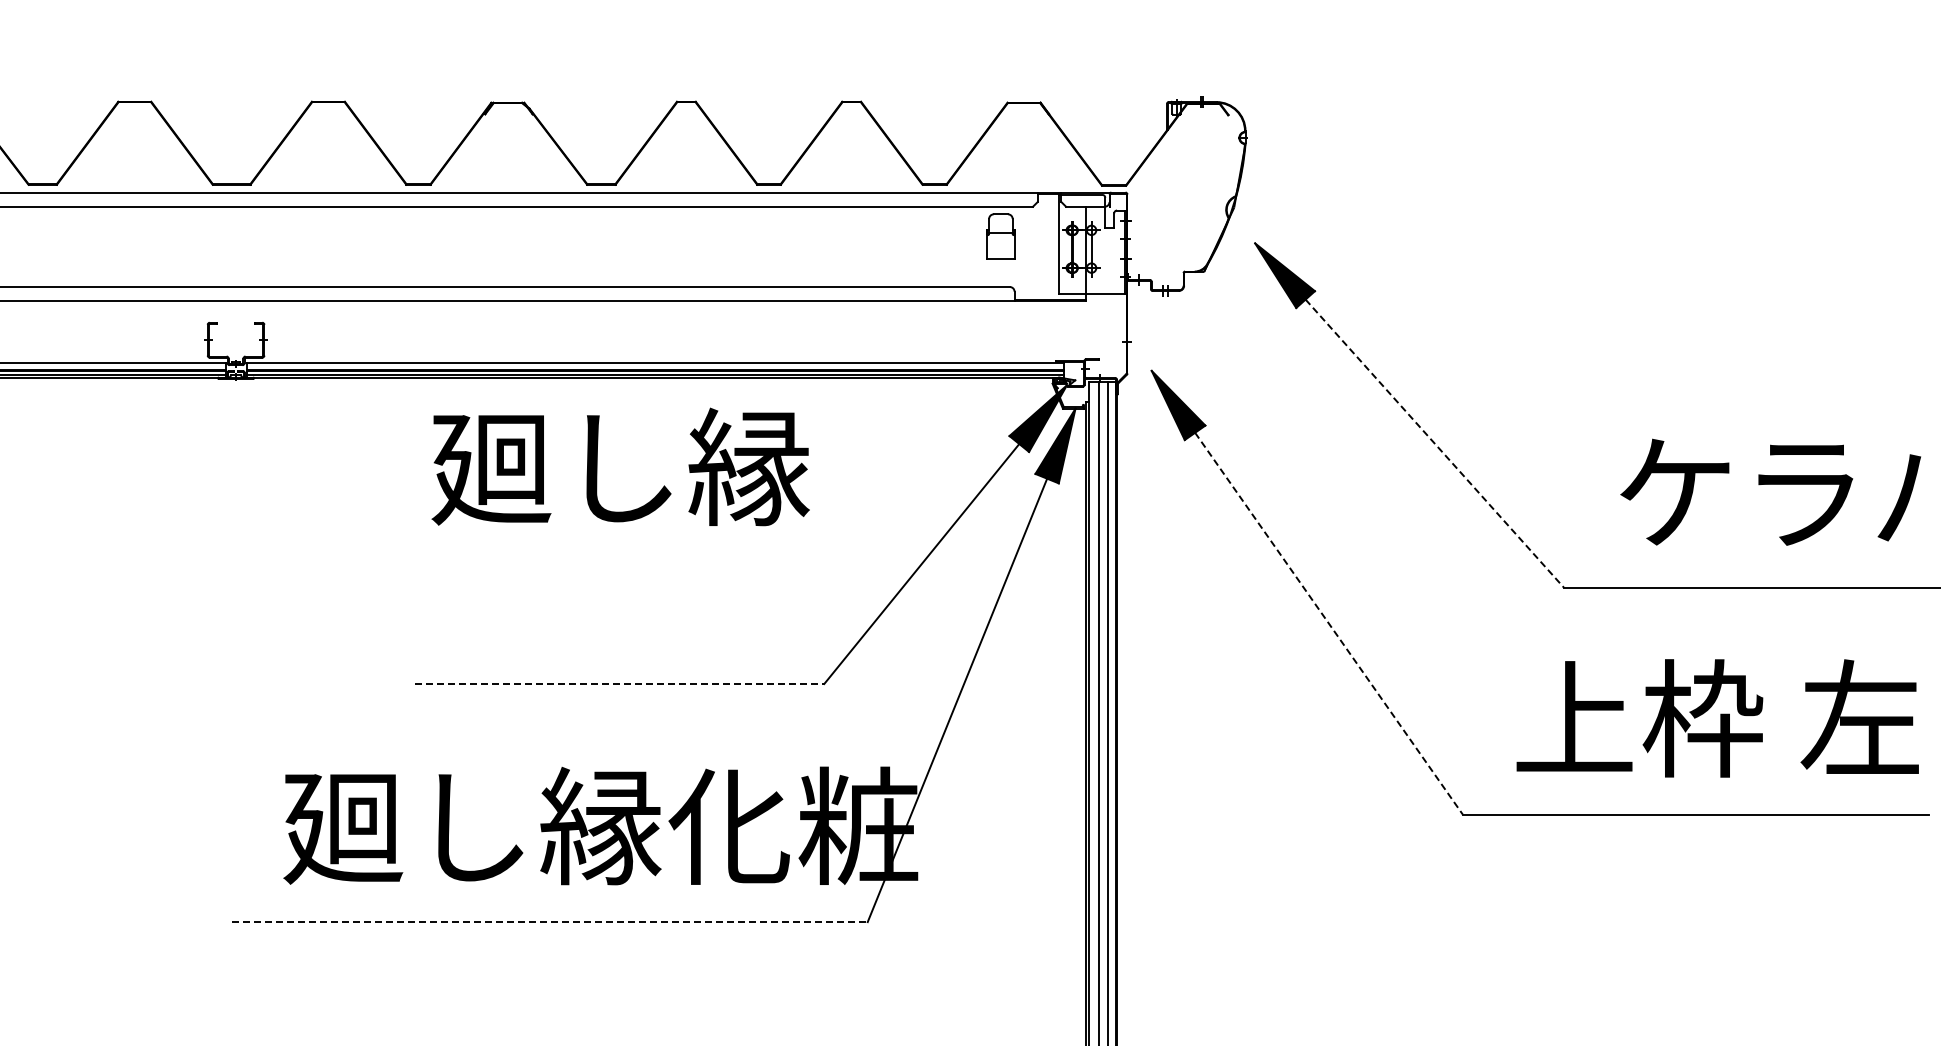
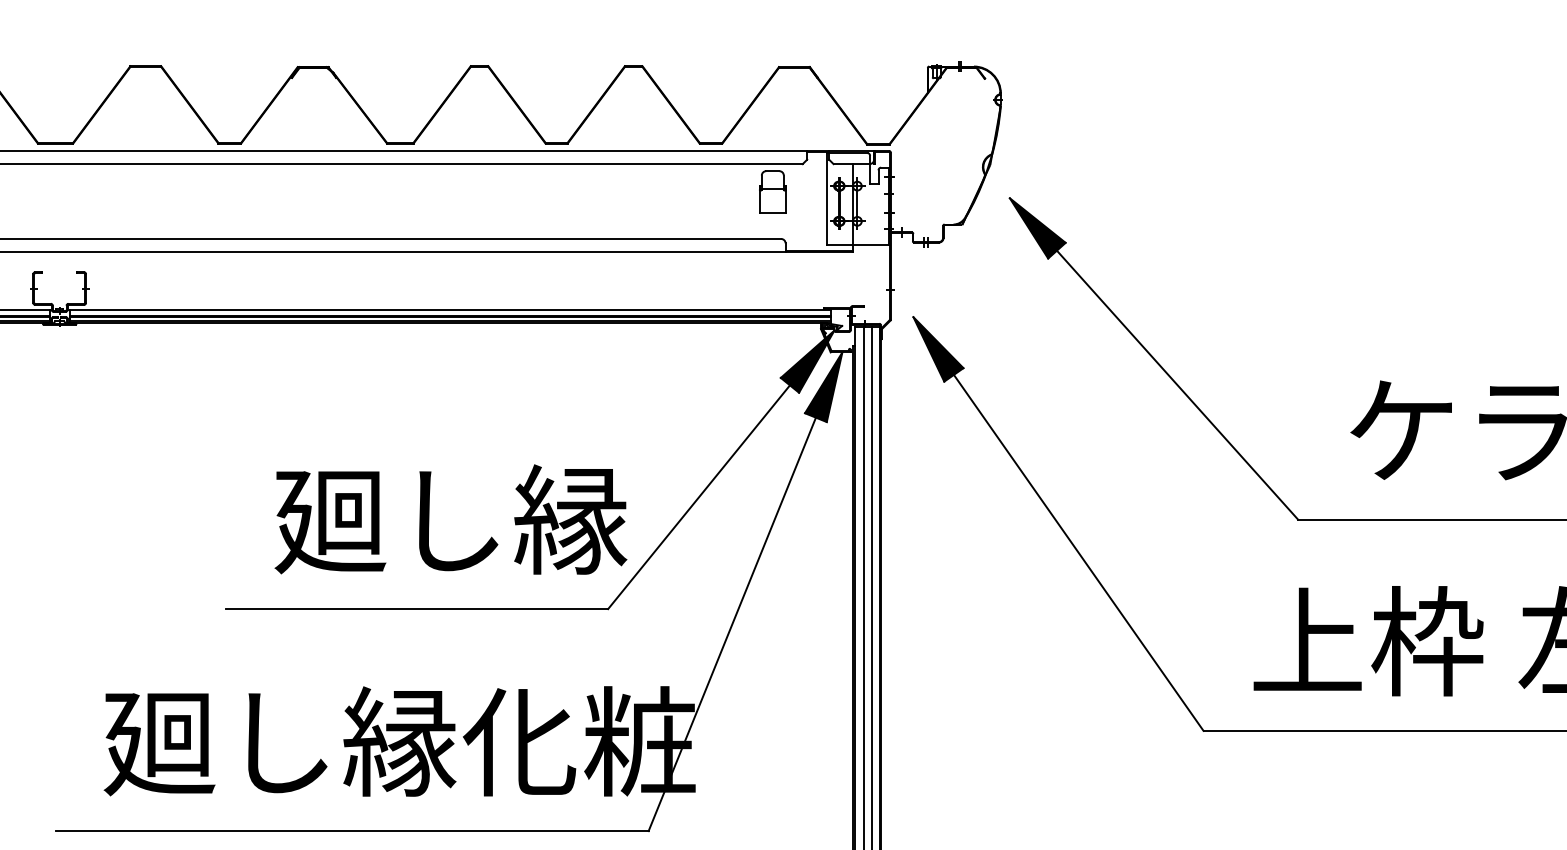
line: (1434, 443) -> (1177, 384), dashed -> solid
text: (620, 466) -> (450, 519), moved
line: (1329, 624) -> (1079, 553), dashed -> solid
line: (619, 684) -> (417, 609), dashed -> solid
line: (550, 922) -> (352, 831), dashed -> solid

